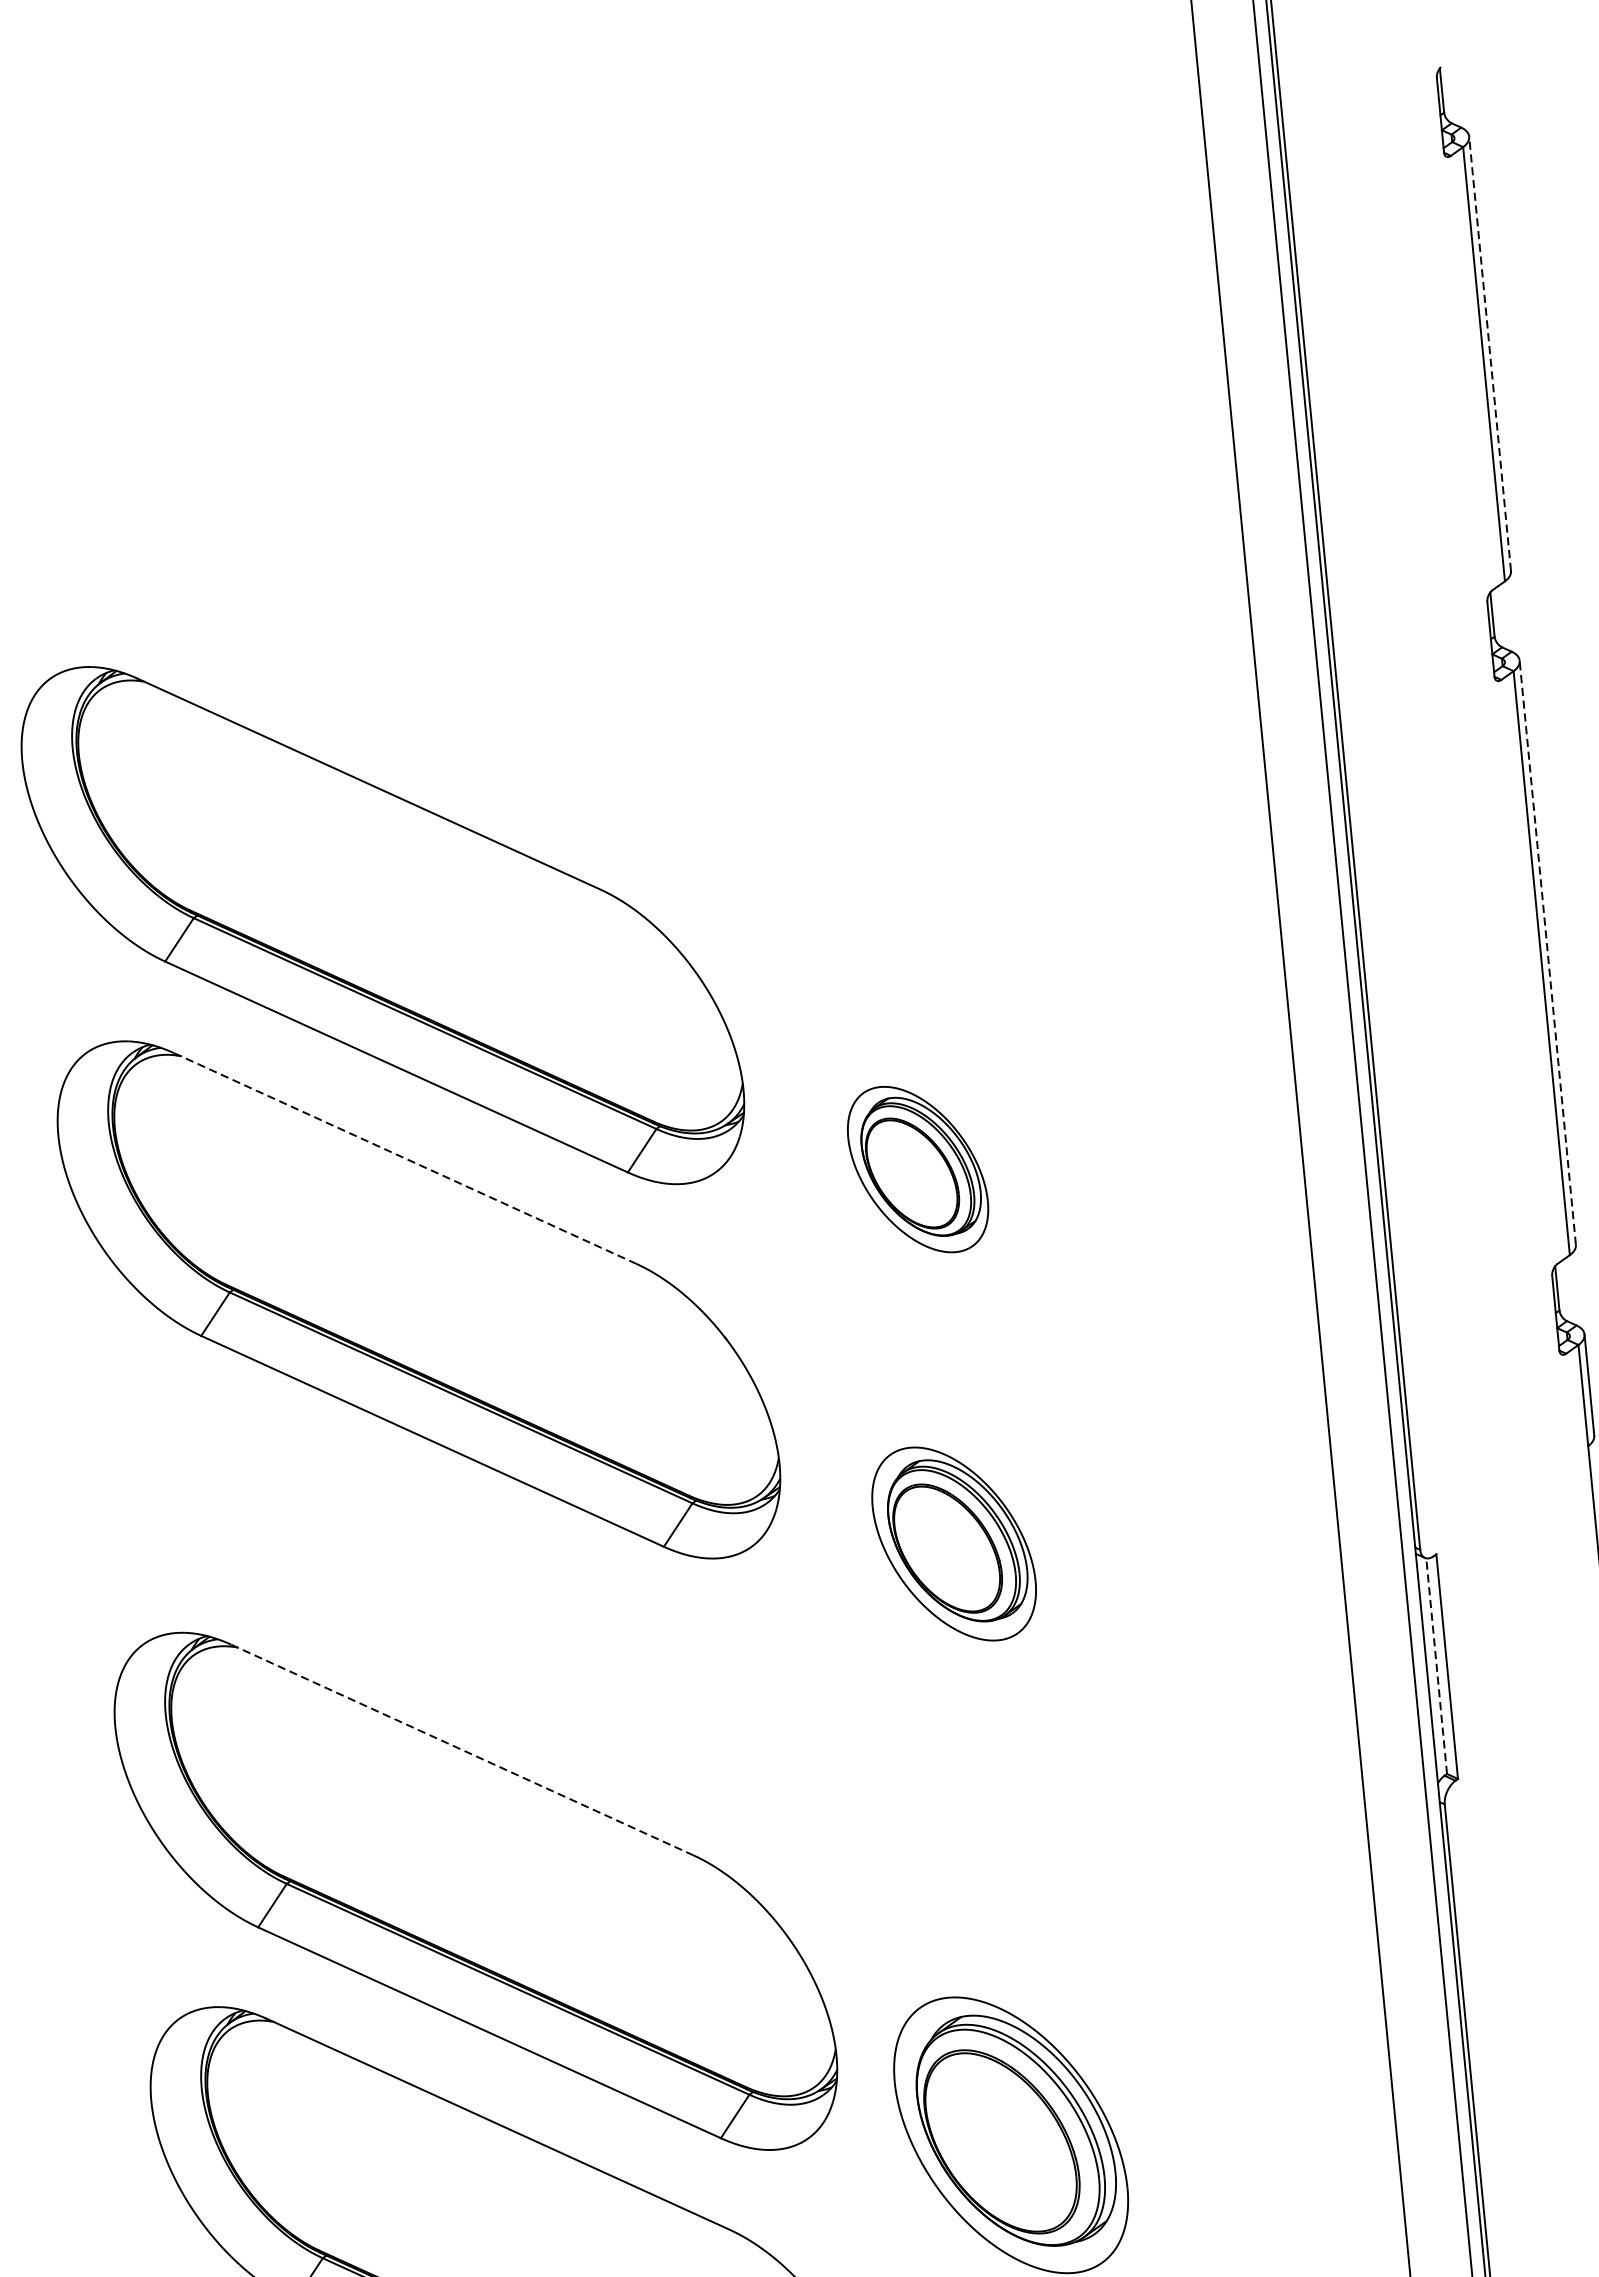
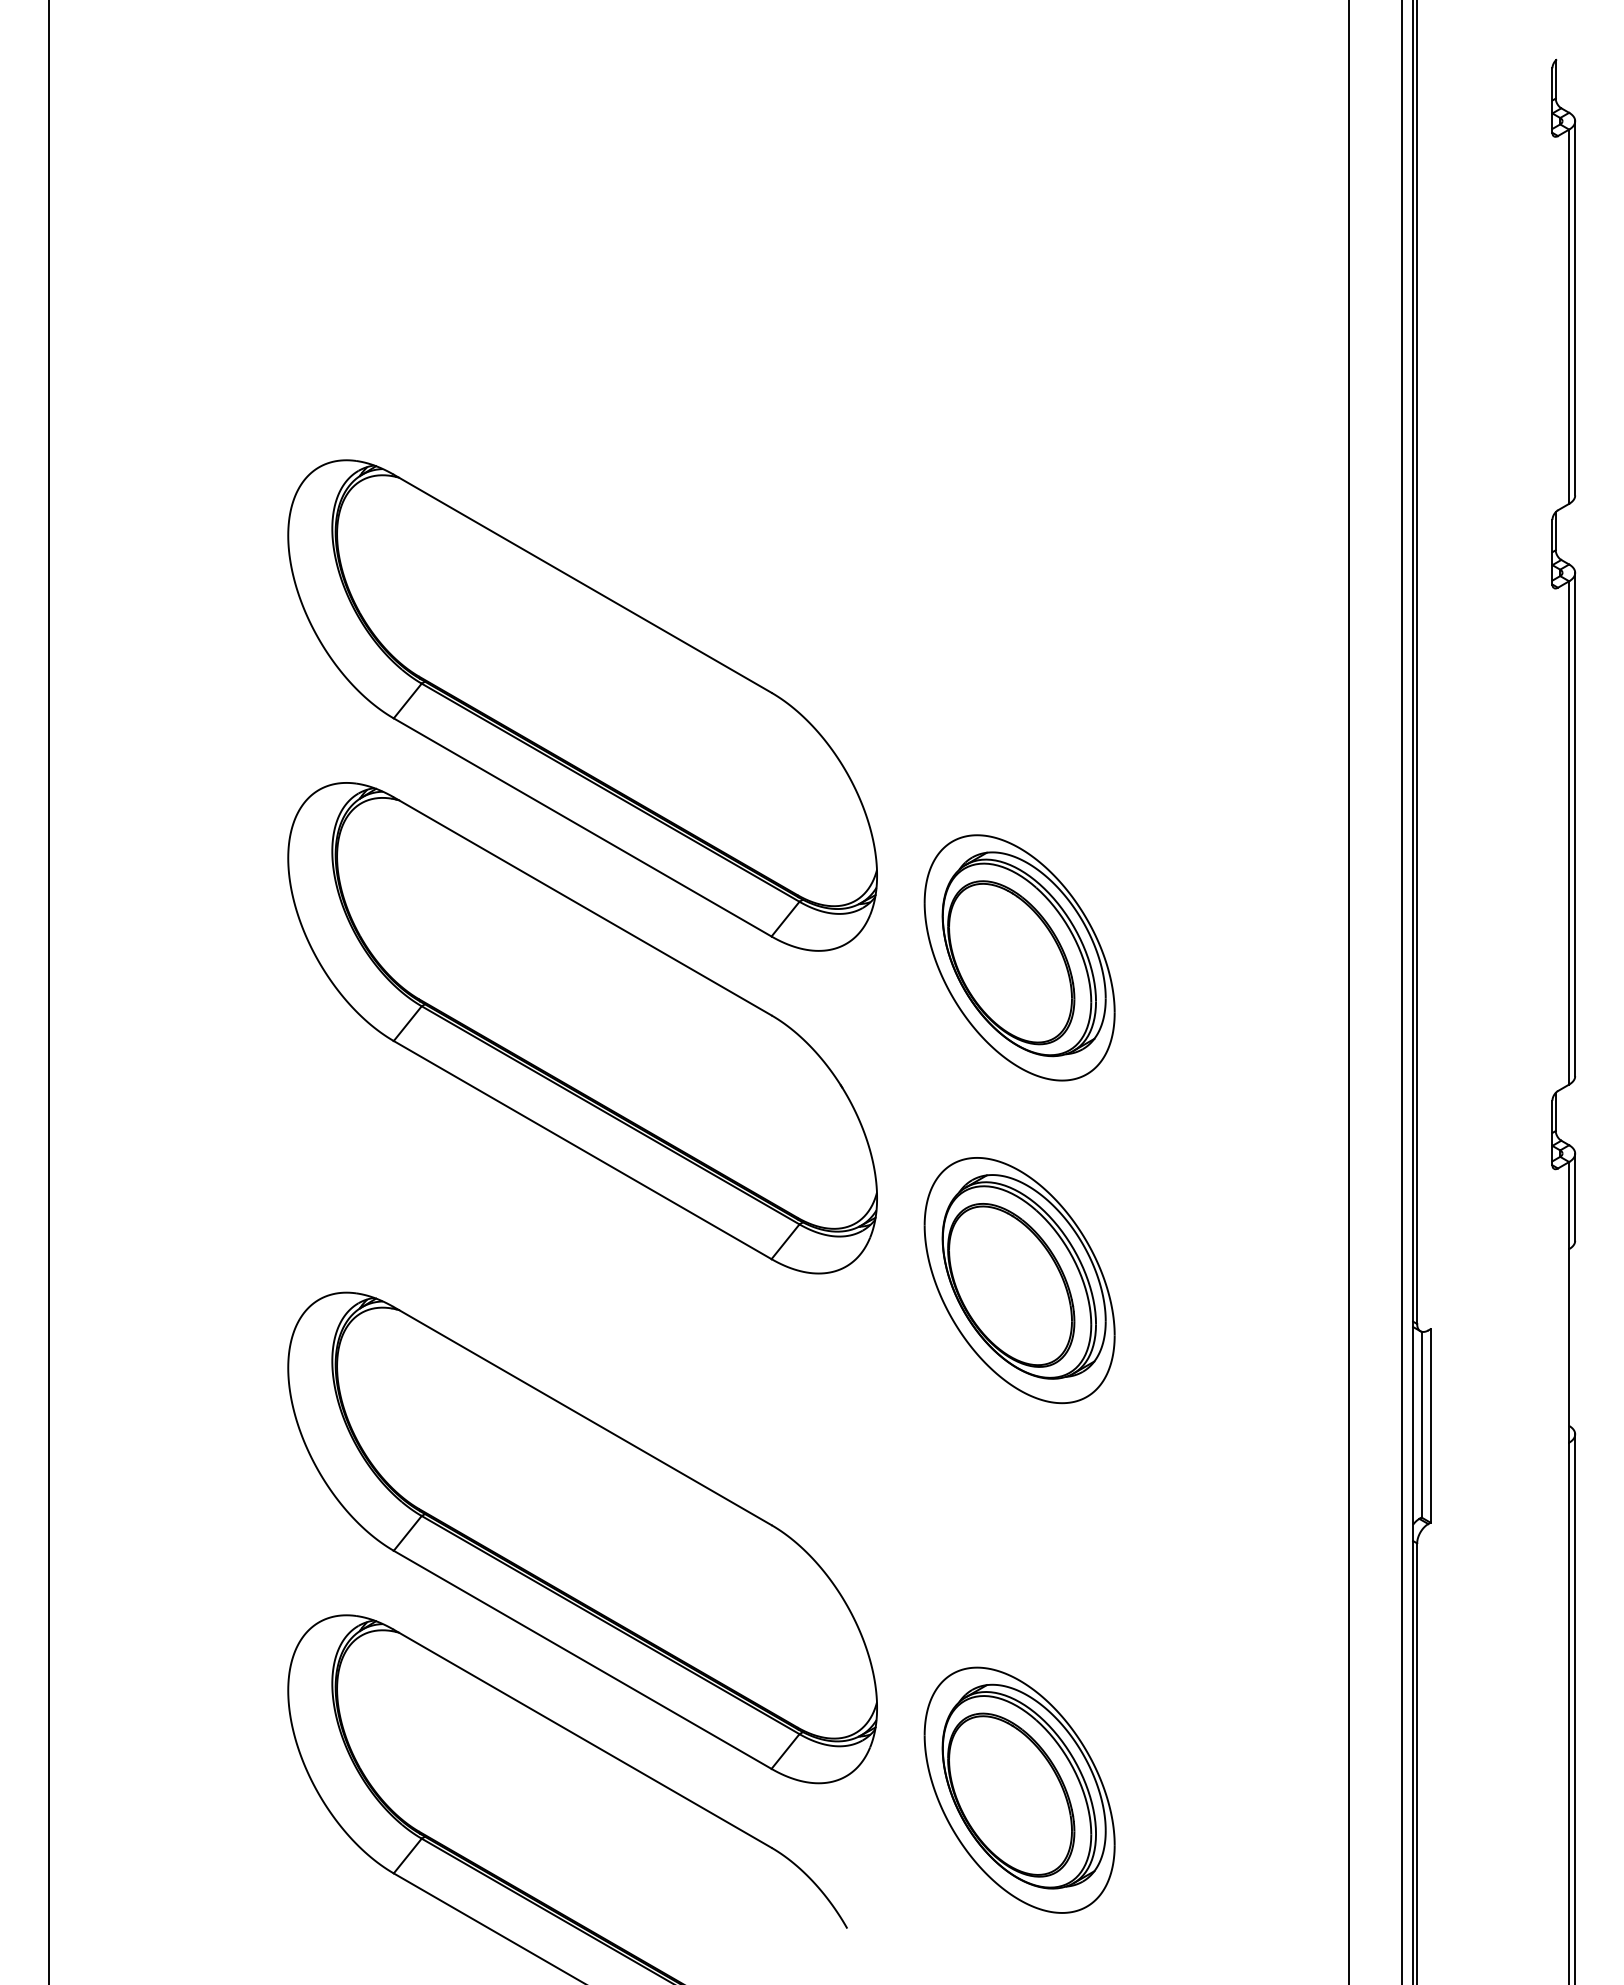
line: (1490, 352) -> (1575, 307), dashed -> solid
line: (1548, 952) -> (1575, 824), dashed -> solid
line: (405, 1158) -> (582, 906), dashed -> solid
part: (917, 1169) -> (1019, 957), size x1.67
part: (953, 1543) -> (1019, 1280), size x1.43
line: (1436, 1666) -> (1421, 1424), dashed -> solid
line: (462, 1749) -> (582, 1415), dashed -> solid

